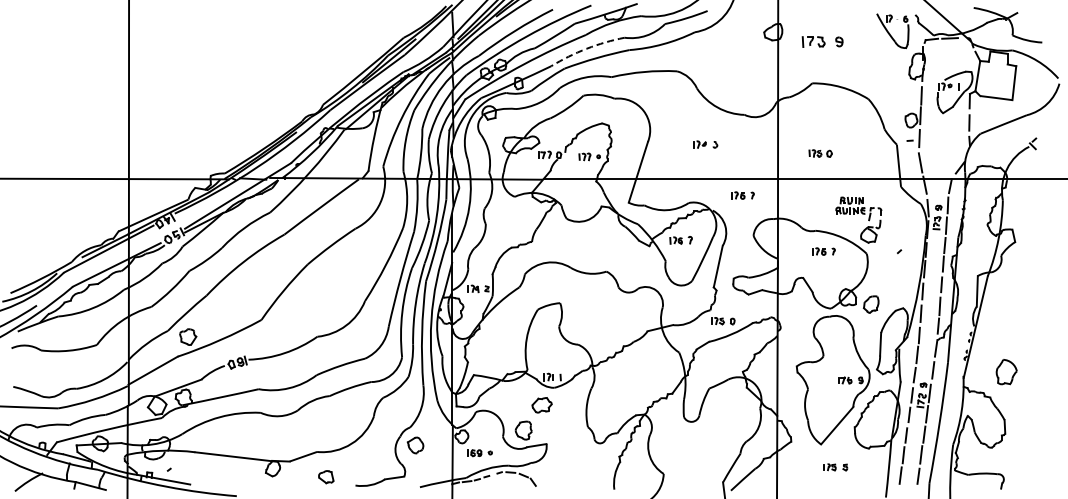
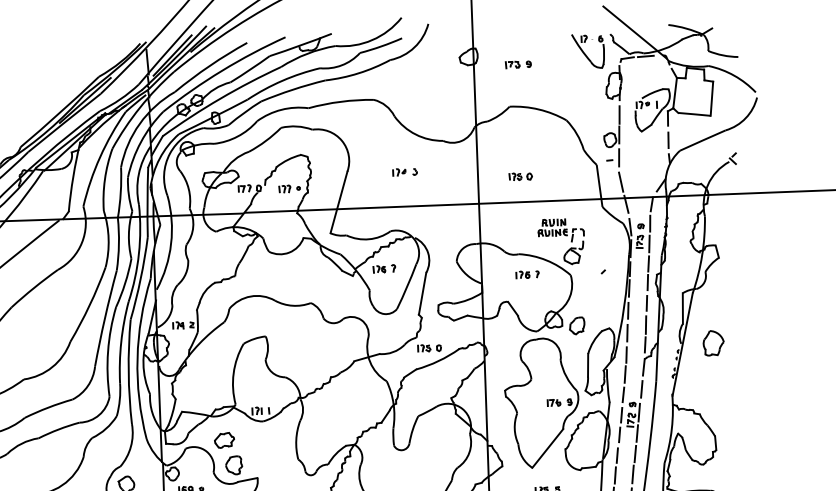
part: (822, 41) -> (518, 64), size x0.62
arc: (586, 48) -> (282, 80), dashed -> solid
part: (742, 195) -> (444, 221), removed
part: (1006, 372) -> (713, 343), moved
part: (541, 405) -> (223, 440), moved

